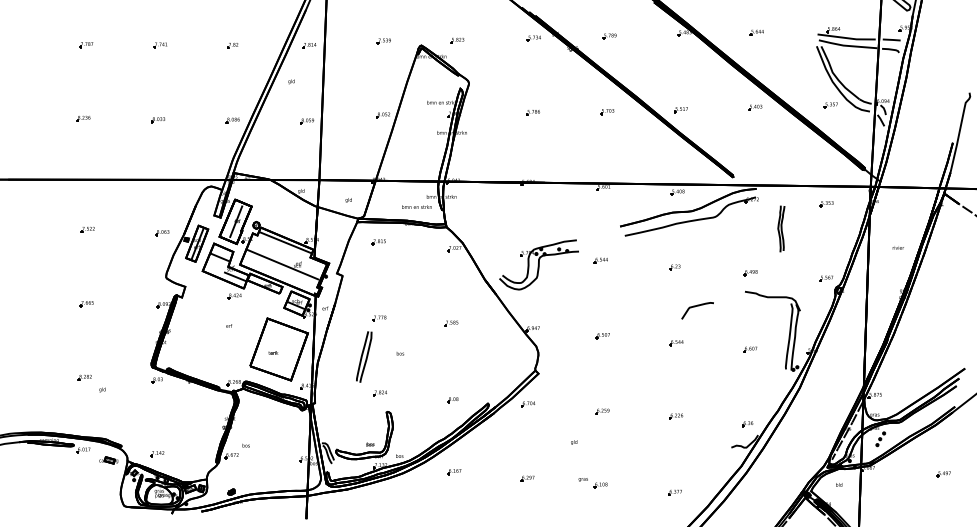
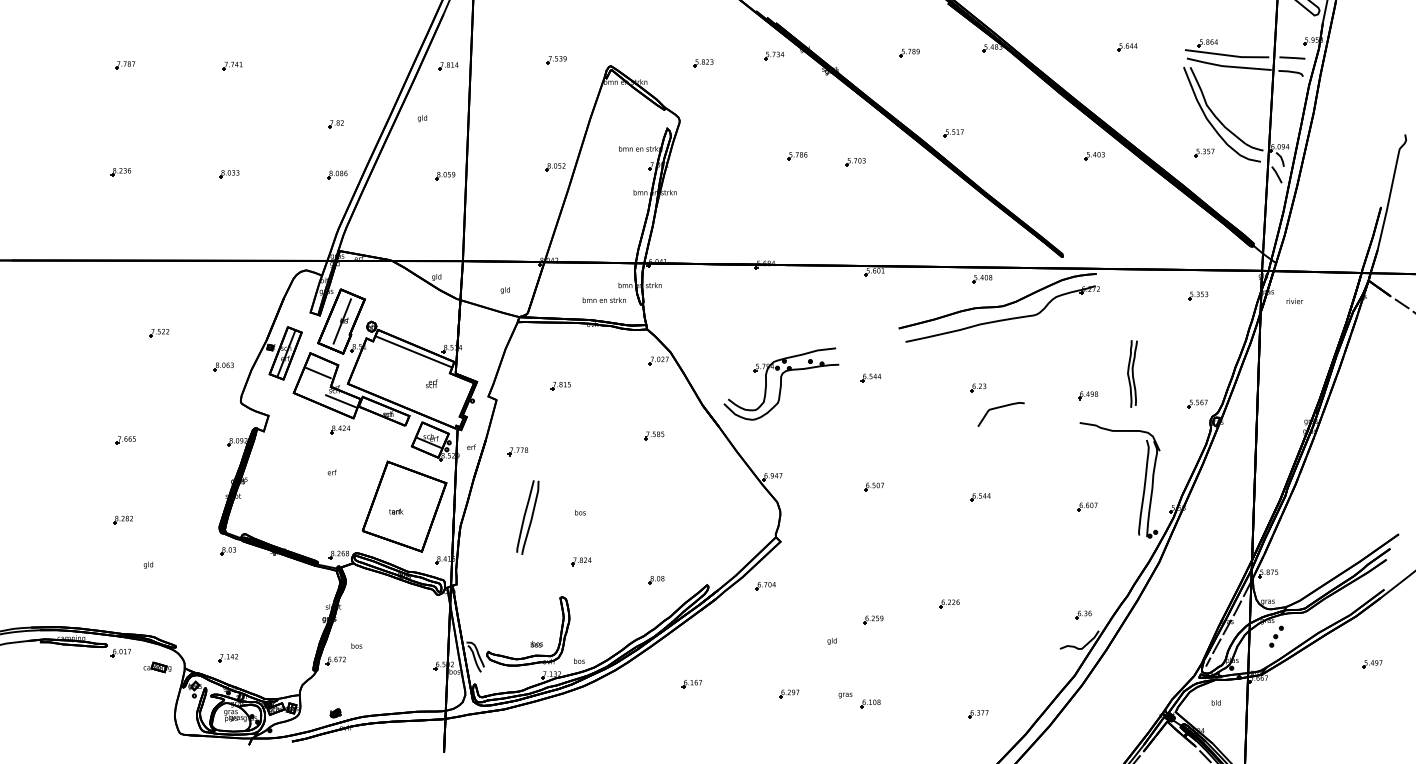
part: (756, 32) -> (1126, 47), moved
part: (609, 36) -> (909, 52), moved
part: (457, 40) -> (703, 63), moved
part: (232, 45) -> (335, 124), moved
part: (680, 110) -> (952, 134), moved
part: (532, 112) -> (796, 155), moved
part: (607, 112) -> (855, 163), moved
part: (781, 228) -> (1132, 373), moved
part: (87, 229) -> (158, 332), moved
part: (162, 233) -> (223, 367), moved
part: (378, 242) -> (560, 386), moved
text: (897, 247) -> (1293, 300), moved
line: (282, 264) -> (409, 383), removed
curve: (695, 307) -> (997, 409), moved
part: (379, 318) -> (518, 451), moved
part: (451, 323) -> (654, 435), moved
part: (84, 377) -> (122, 519), moved
part: (379, 393) -> (580, 561), moved
part: (602, 411) -> (873, 619), moved
part: (676, 416) -> (950, 603), moved
part: (454, 472) -> (692, 684), moved
part: (943, 474) -> (1371, 664), moved
part: (527, 478) -> (789, 693), moved

